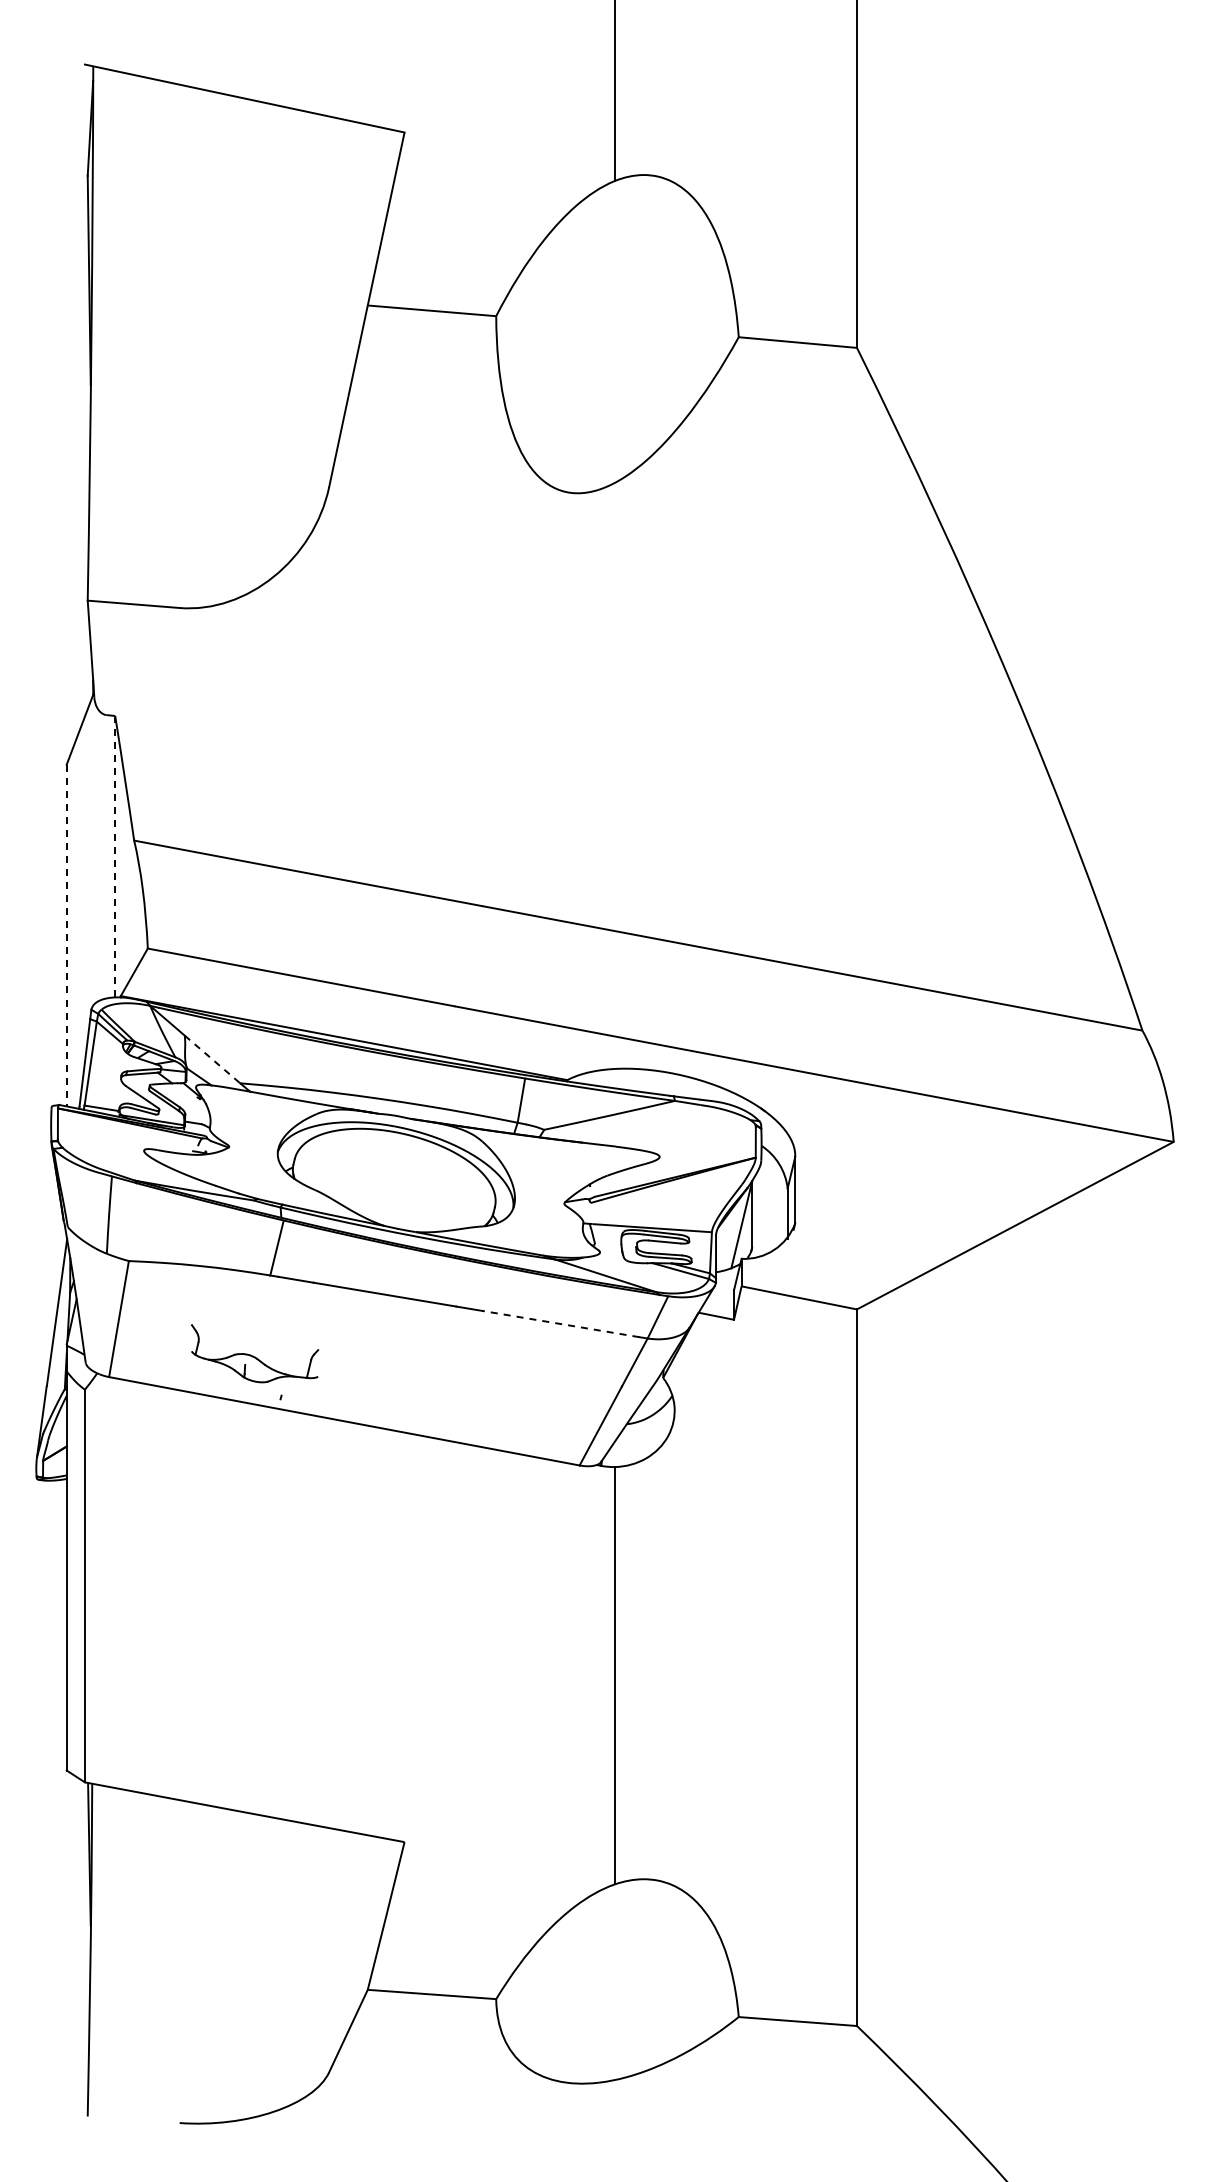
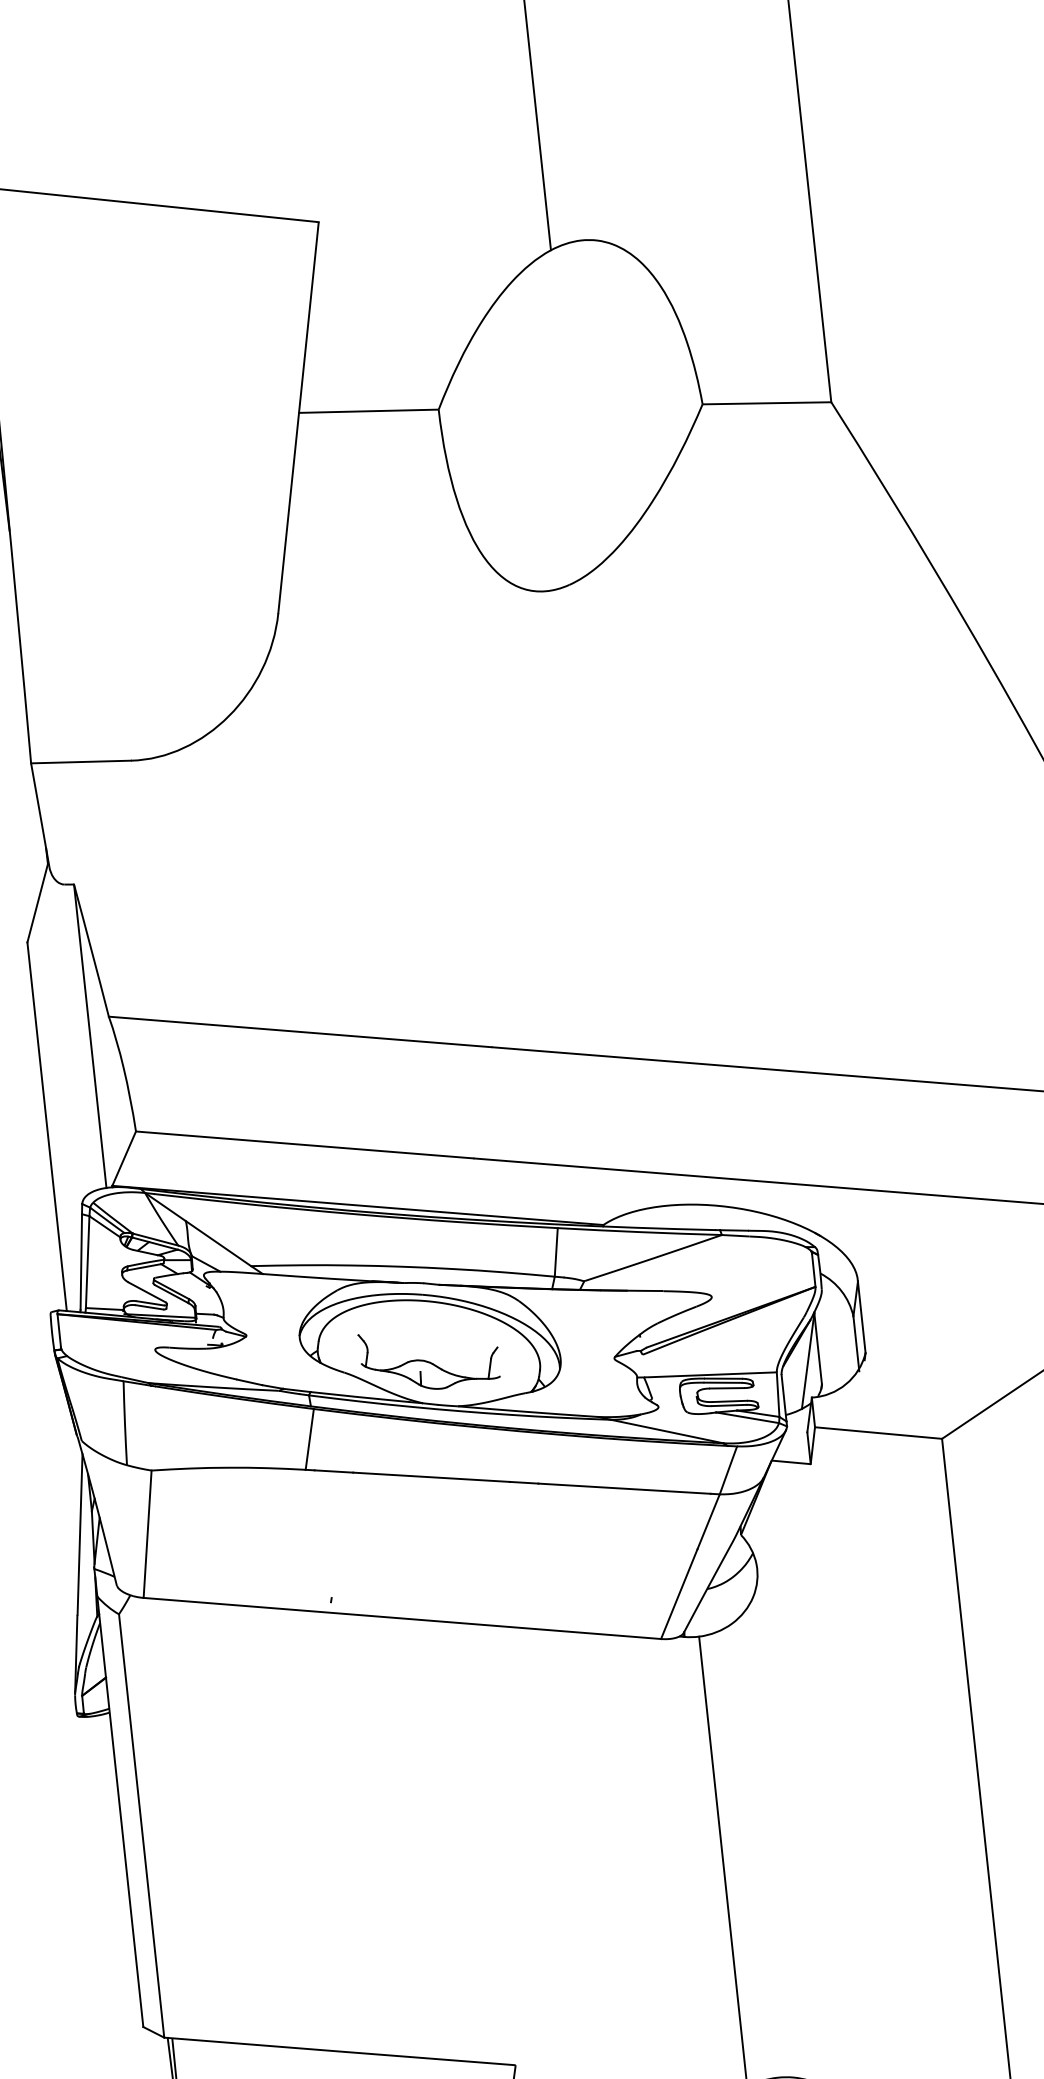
line: (115, 856) -> (90, 1035), dashed -> solid
line: (66, 935) -> (46, 1126), dashed -> solid
line: (212, 1059) -> (218, 1243), dashed -> solid
line: (560, 1324) -> (624, 1489), dashed -> solid
part: (255, 1353) -> (430, 1358), moved

